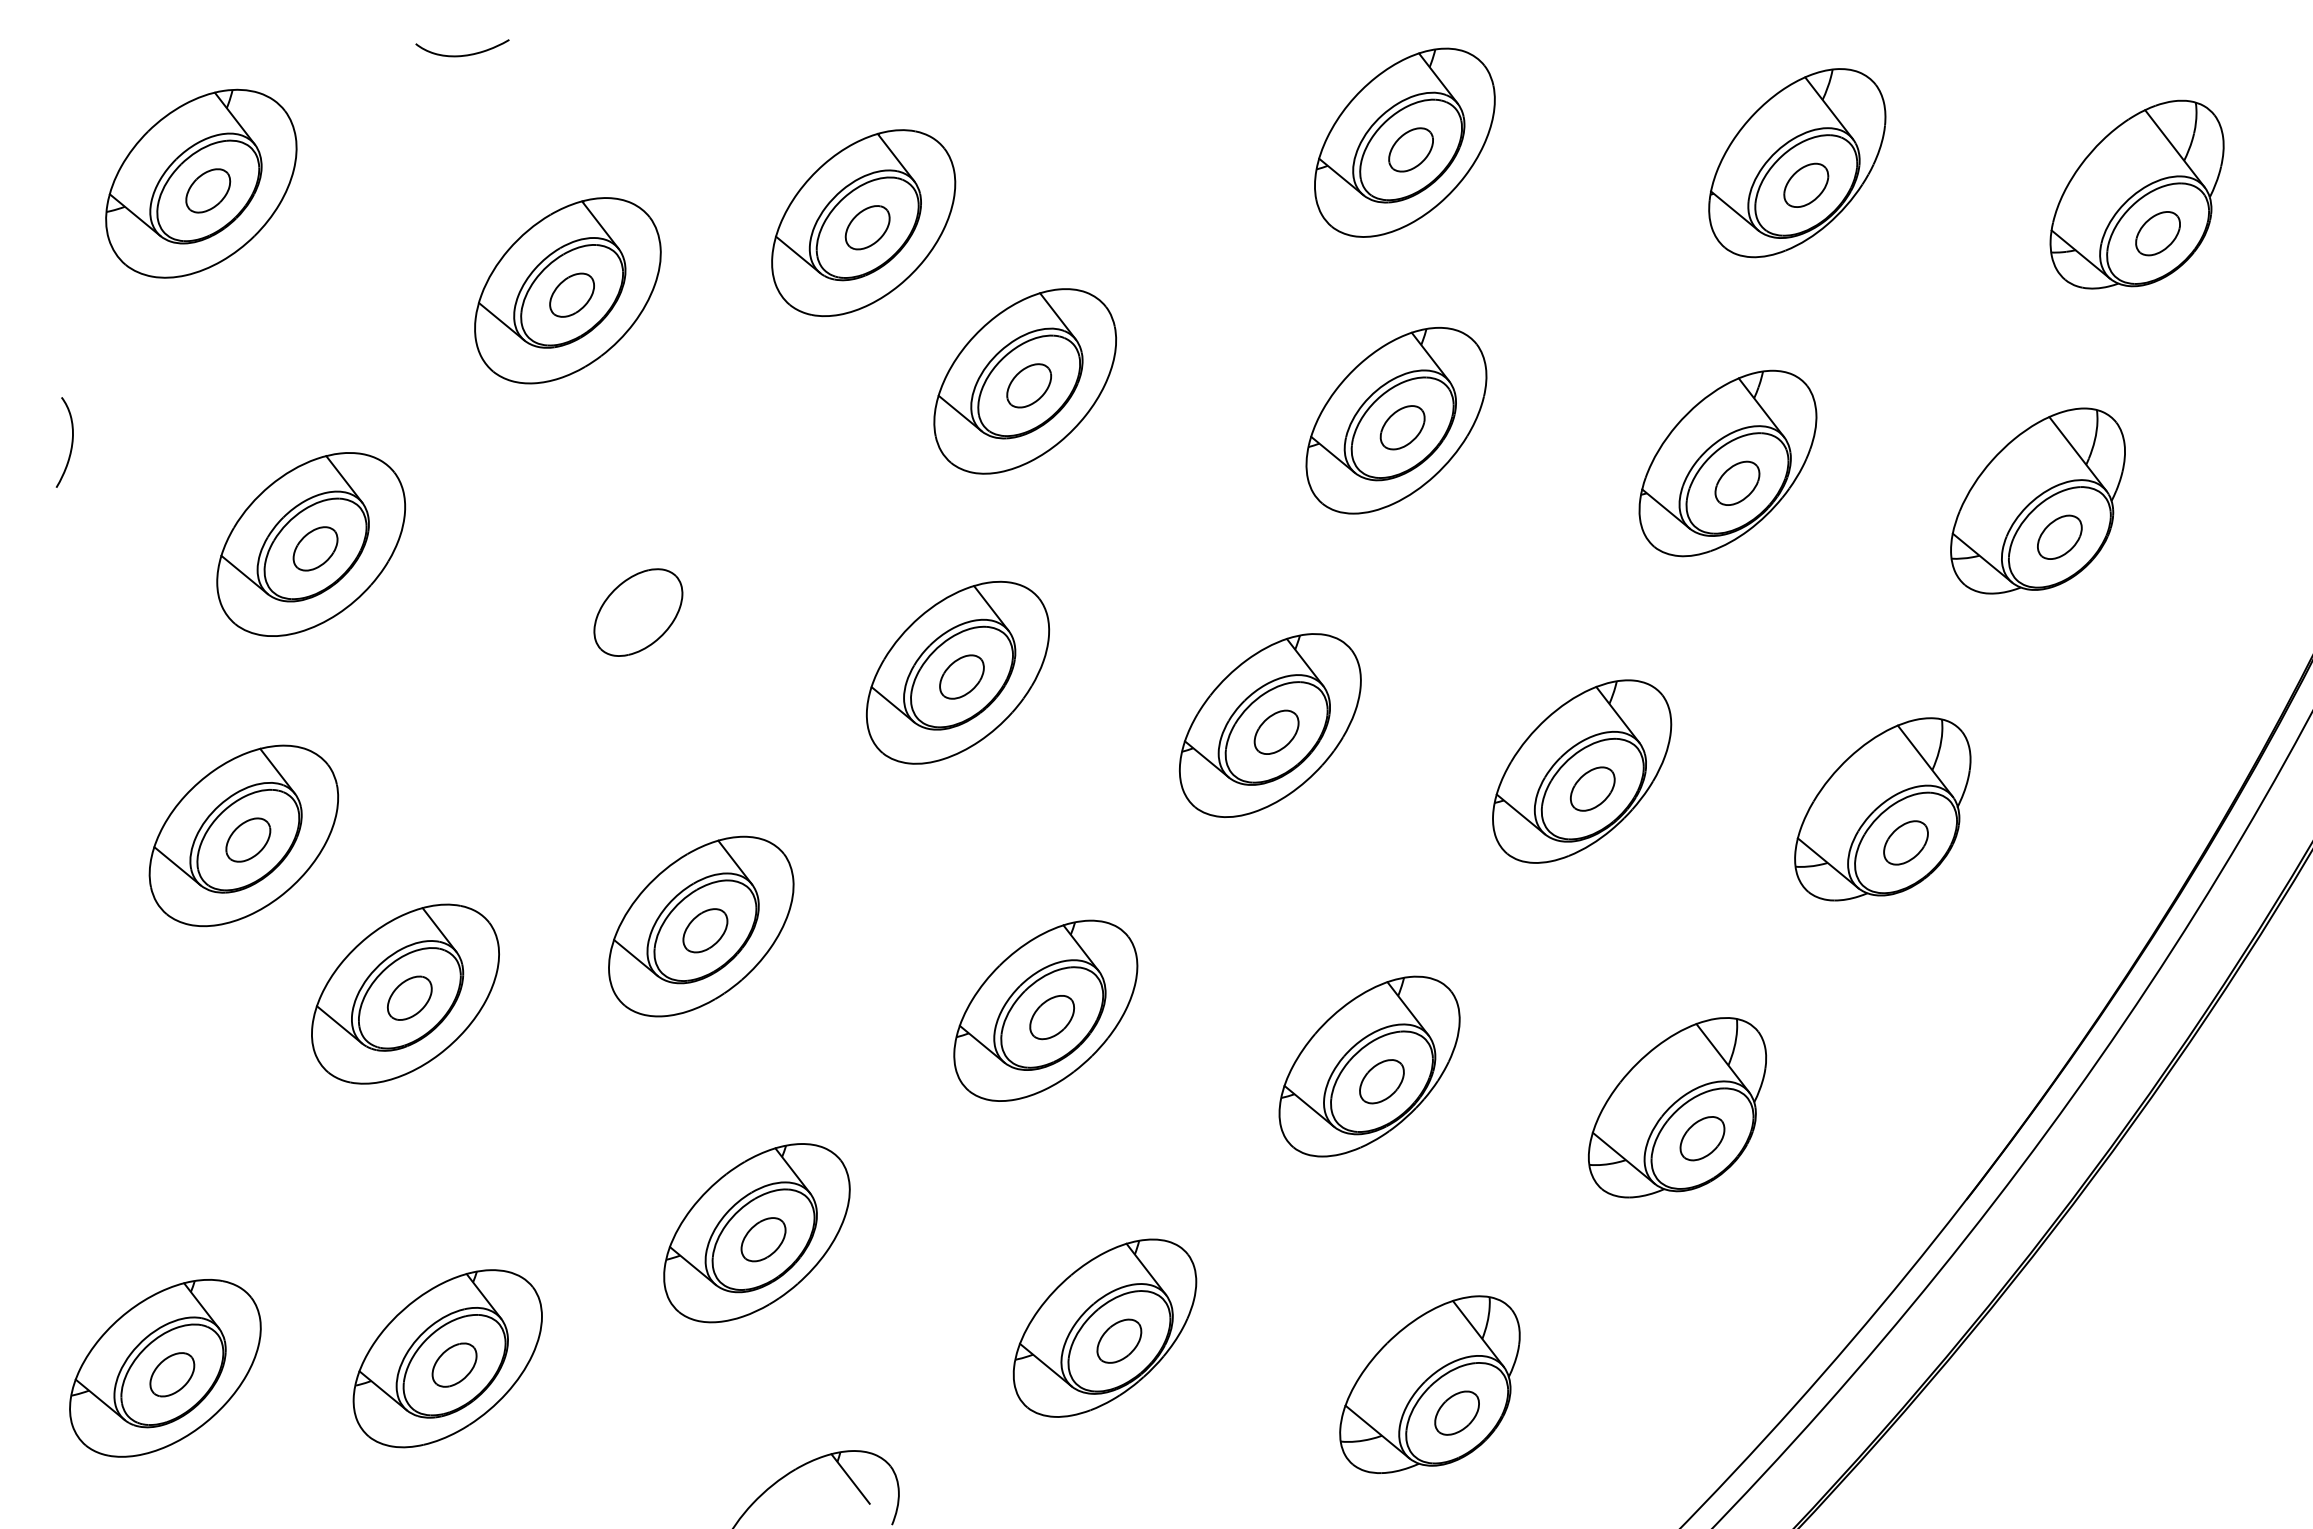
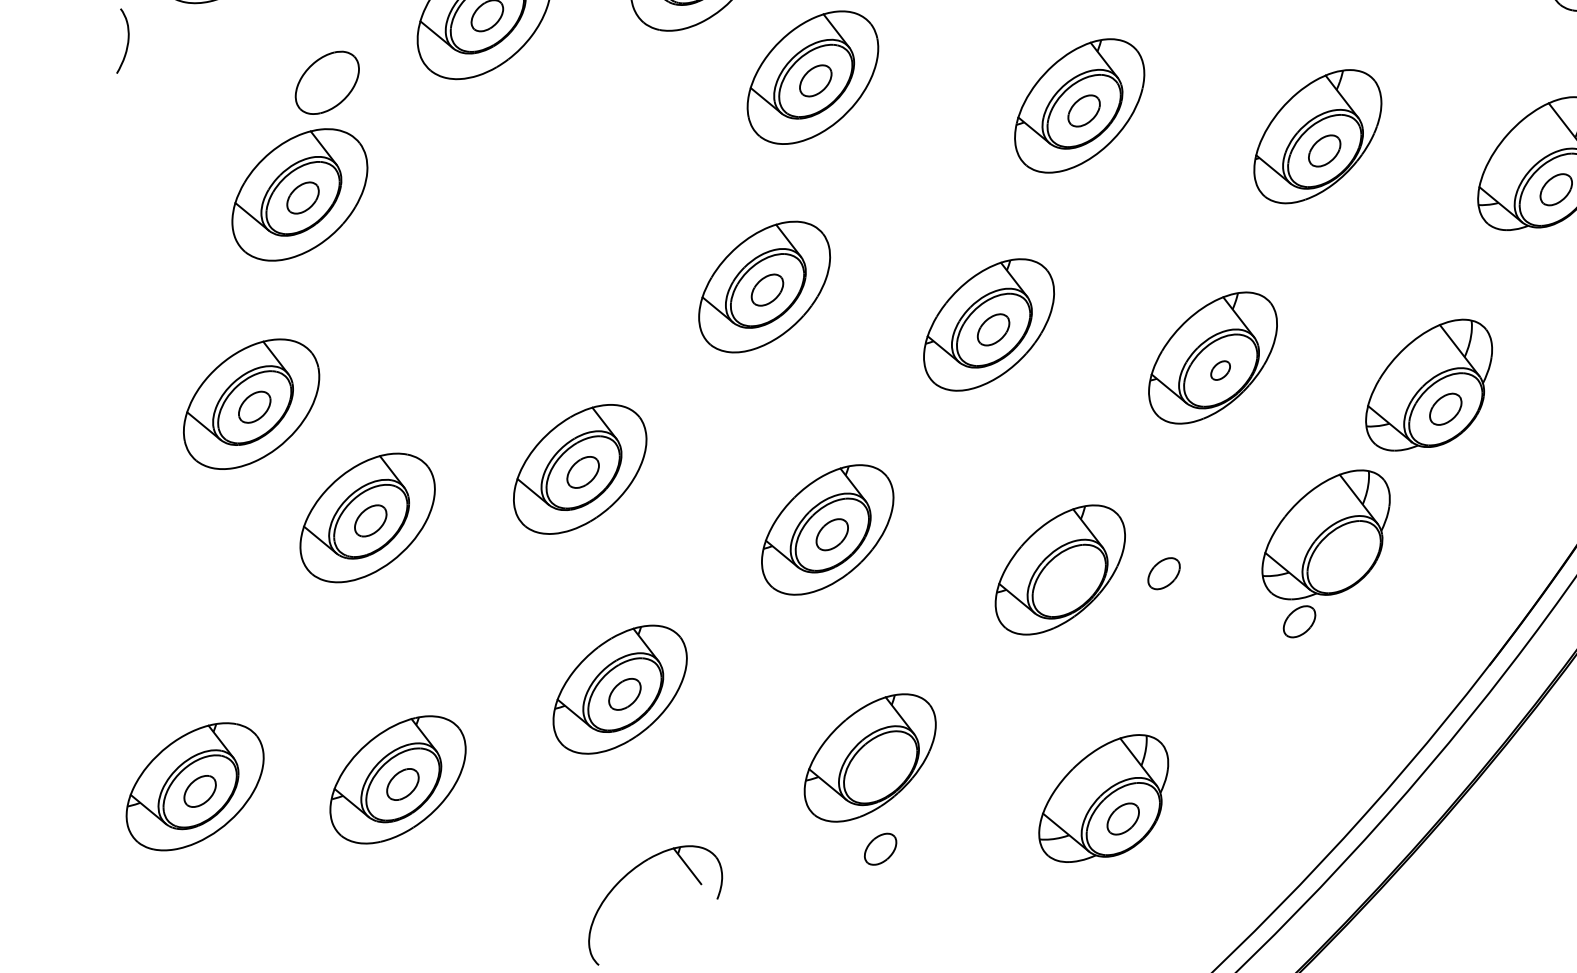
curve: (71, 442) -> (127, 41), moved
part: (638, 612) -> (327, 82), moved
part: (1592, 788) -> (1220, 370), size x0.6
part: (1381, 1081) -> (1163, 573), moved
part: (1677, 1107) -> (1326, 534), moved
part: (1119, 1340) -> (880, 848), moved

